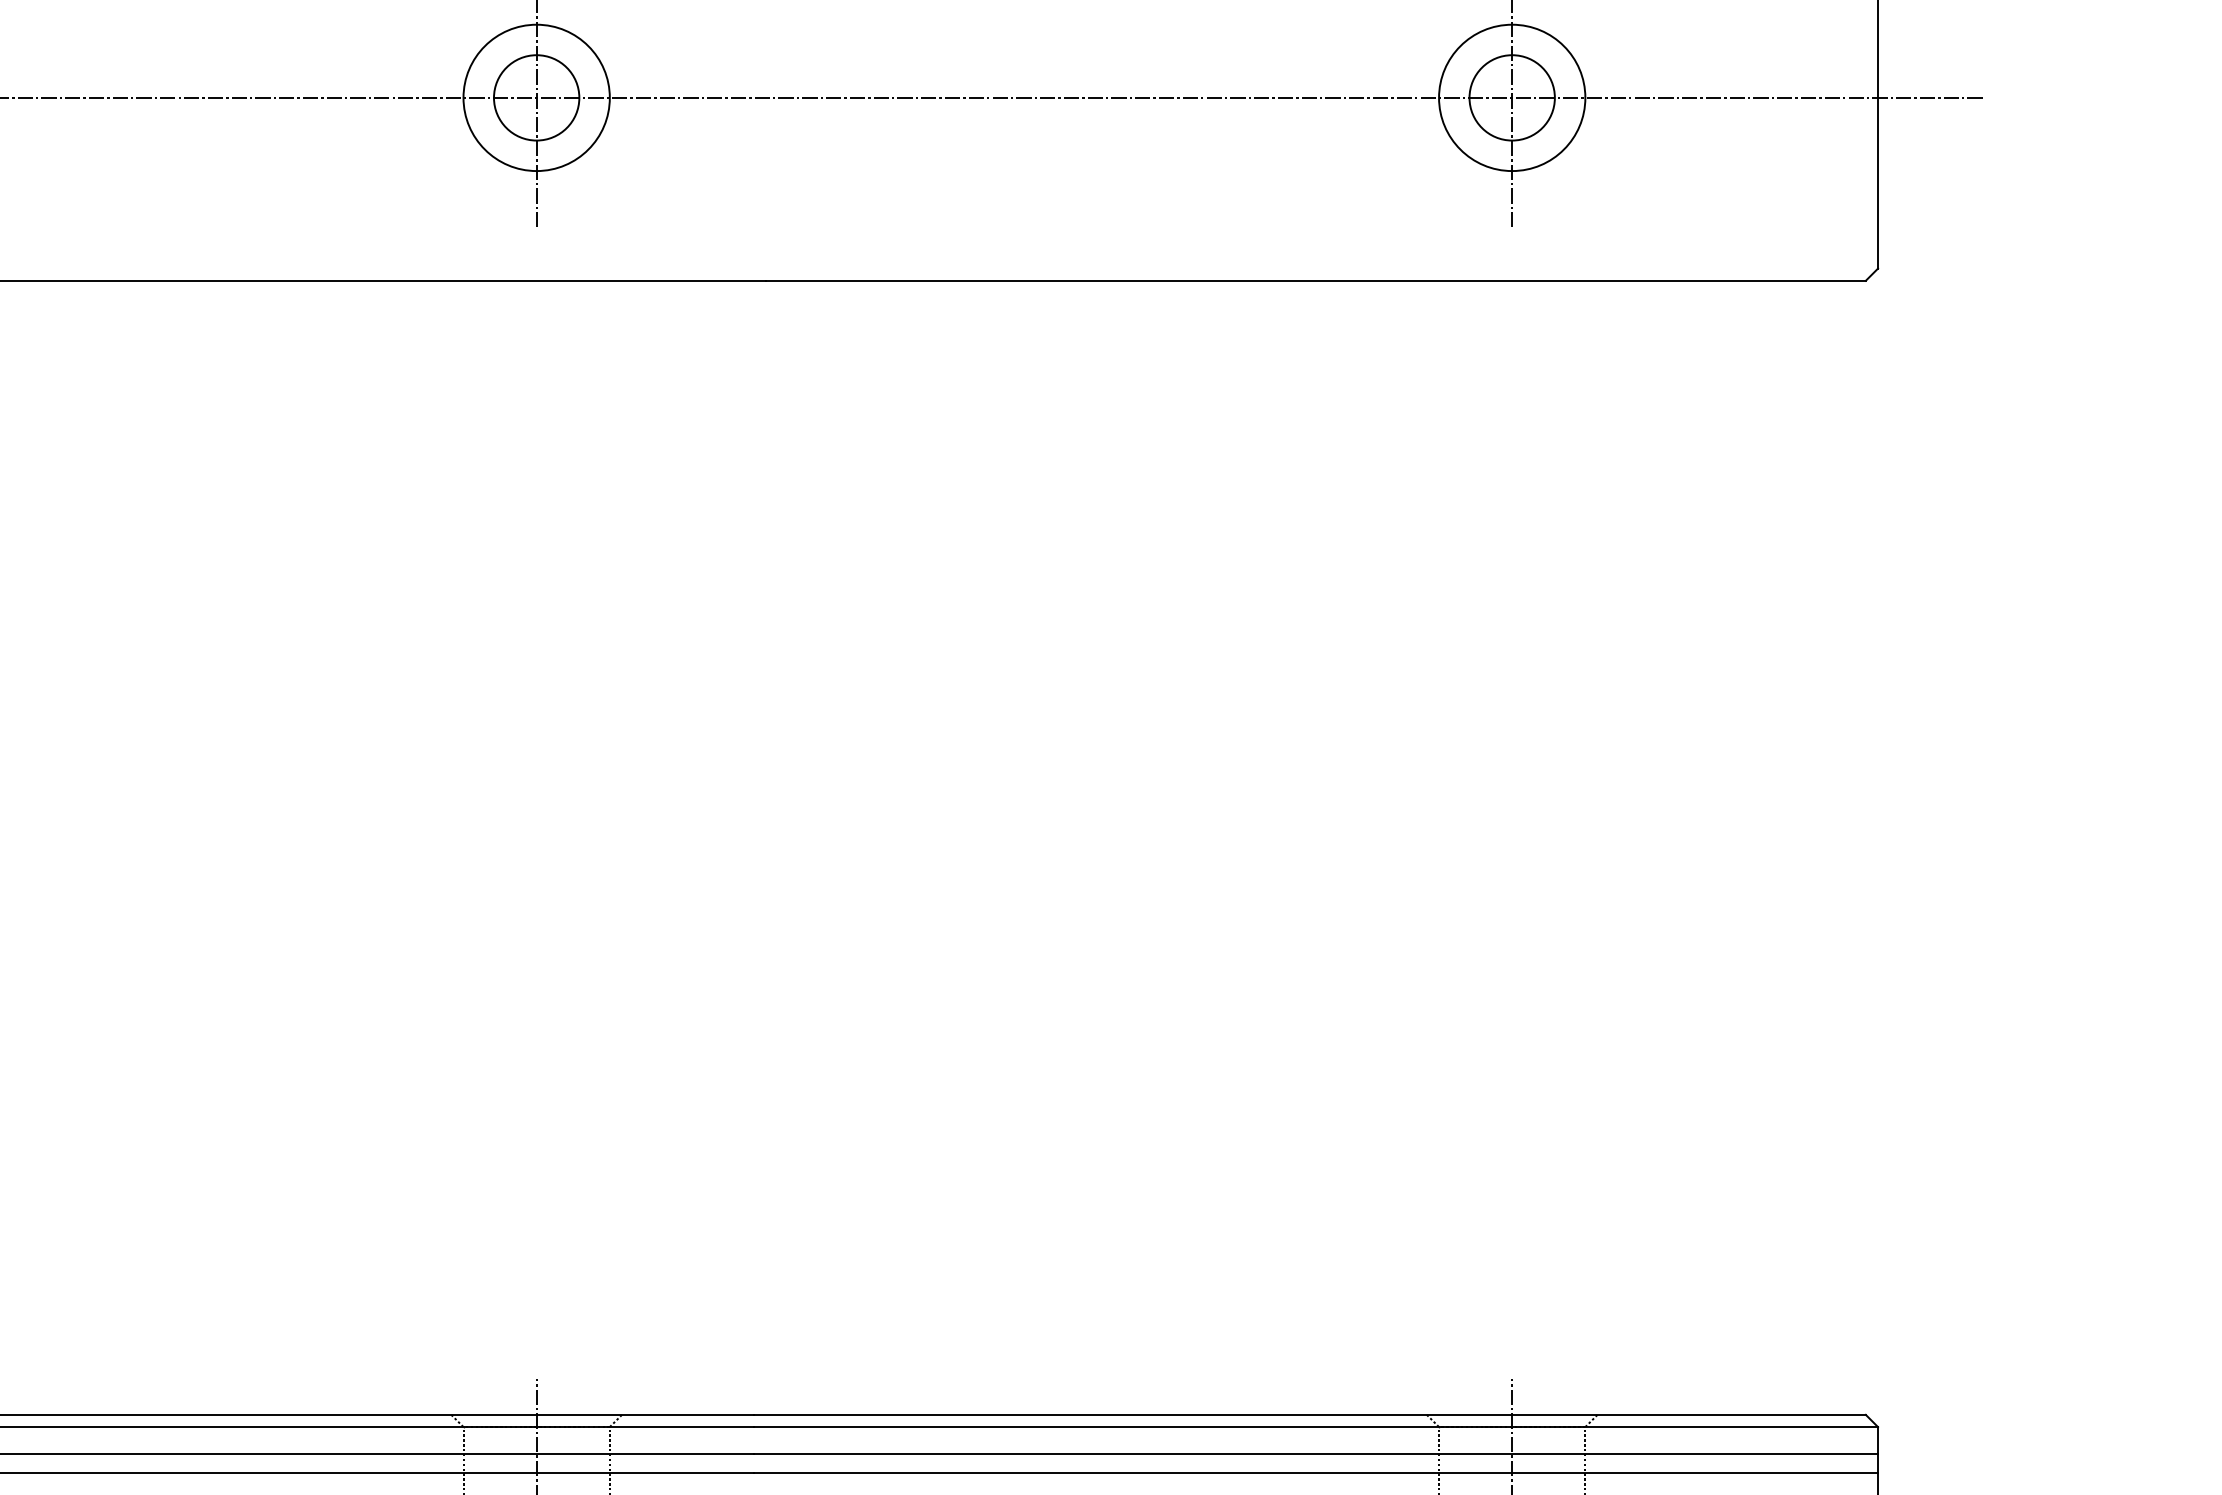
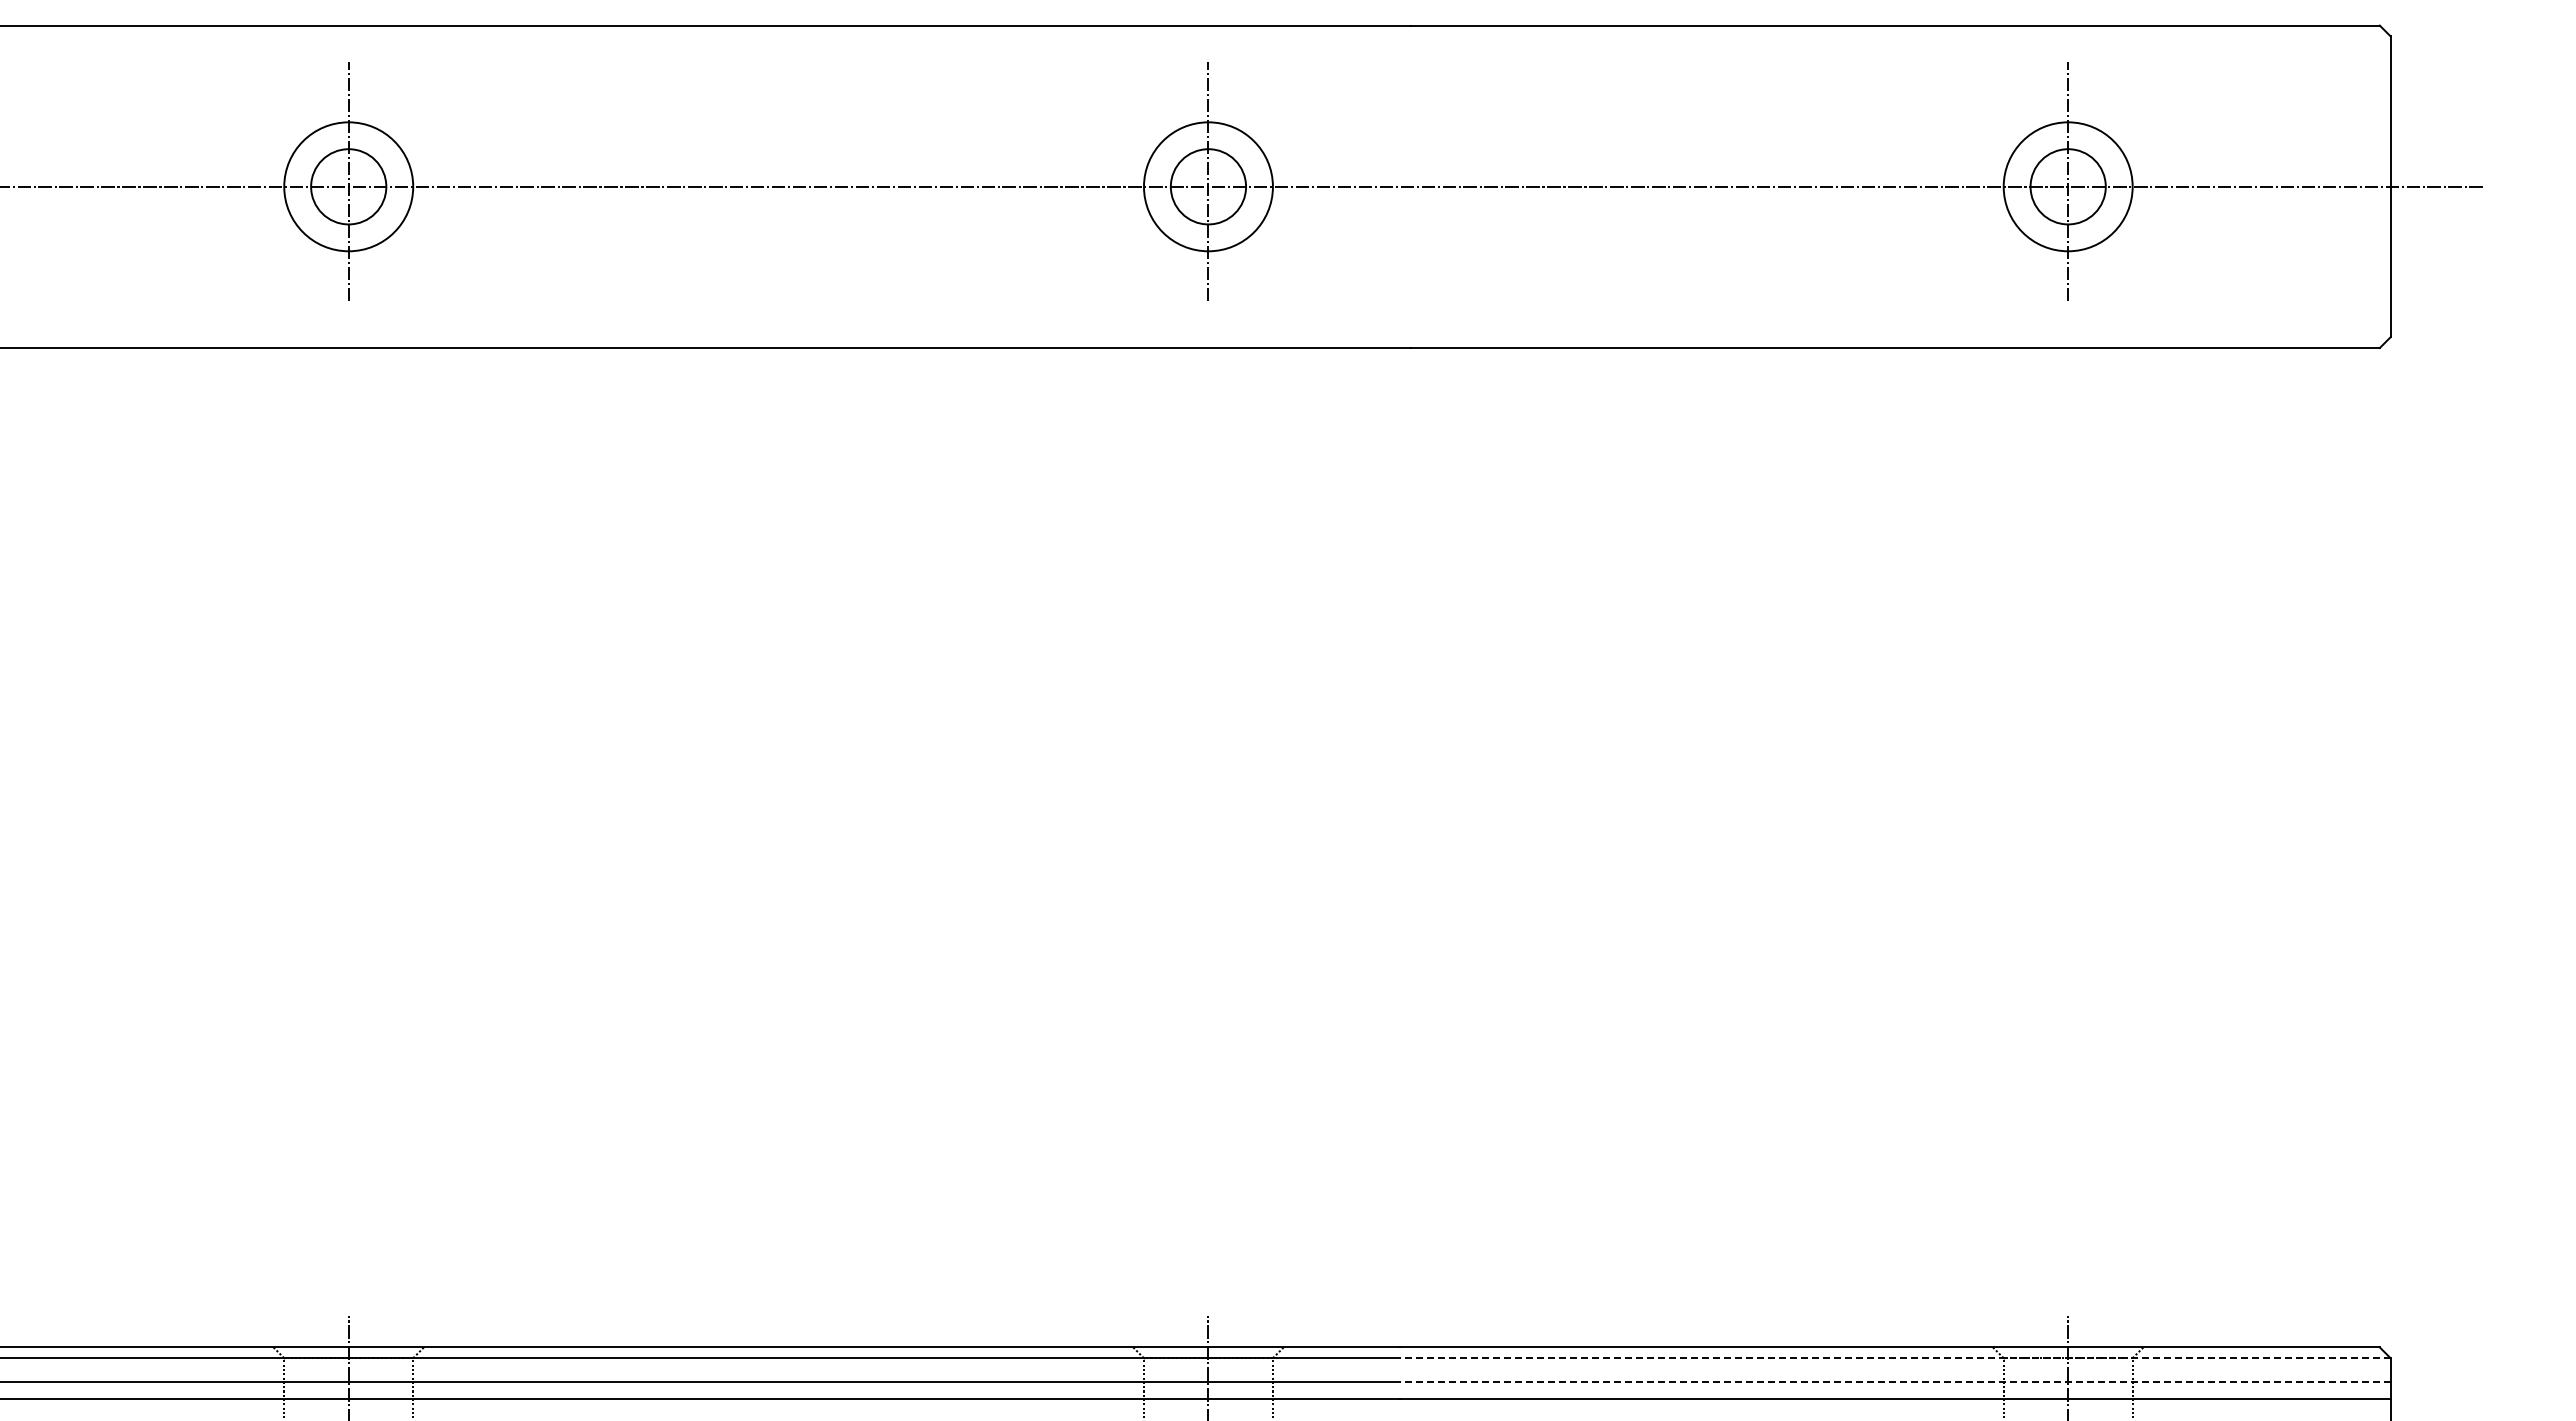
line: (1315, 1427) -> (1894, 1358), solid -> dashed
line: (1315, 1453) -> (1894, 1381), solid -> dashed

